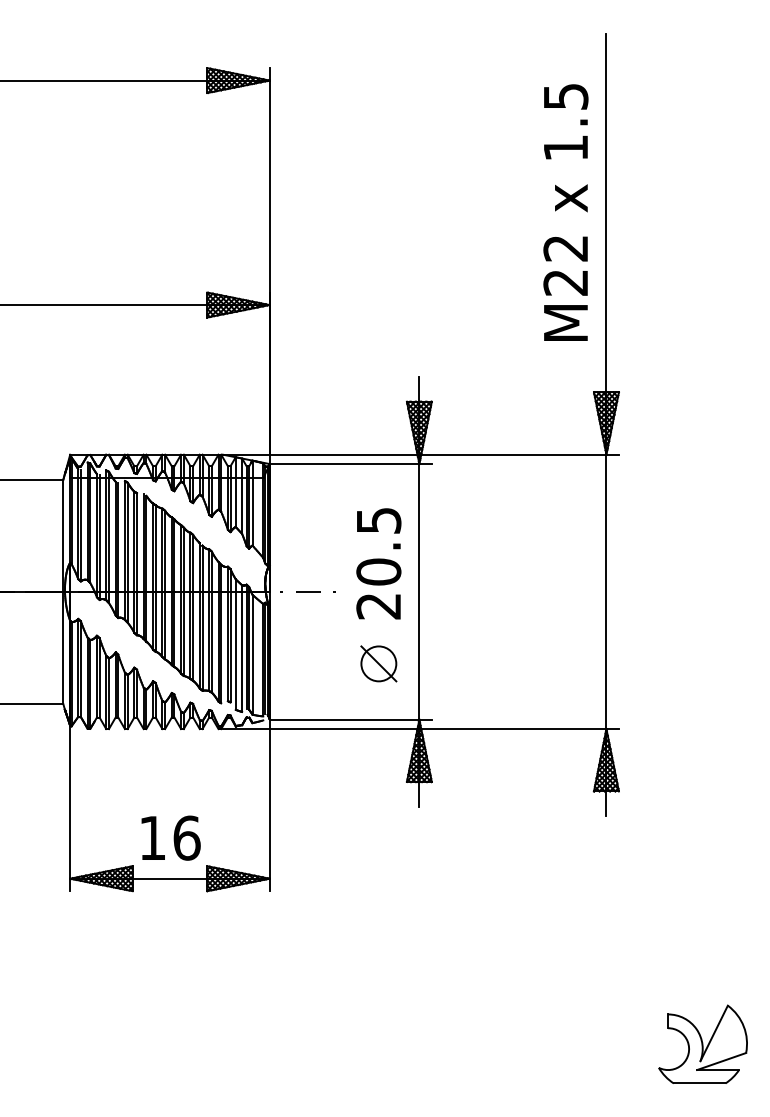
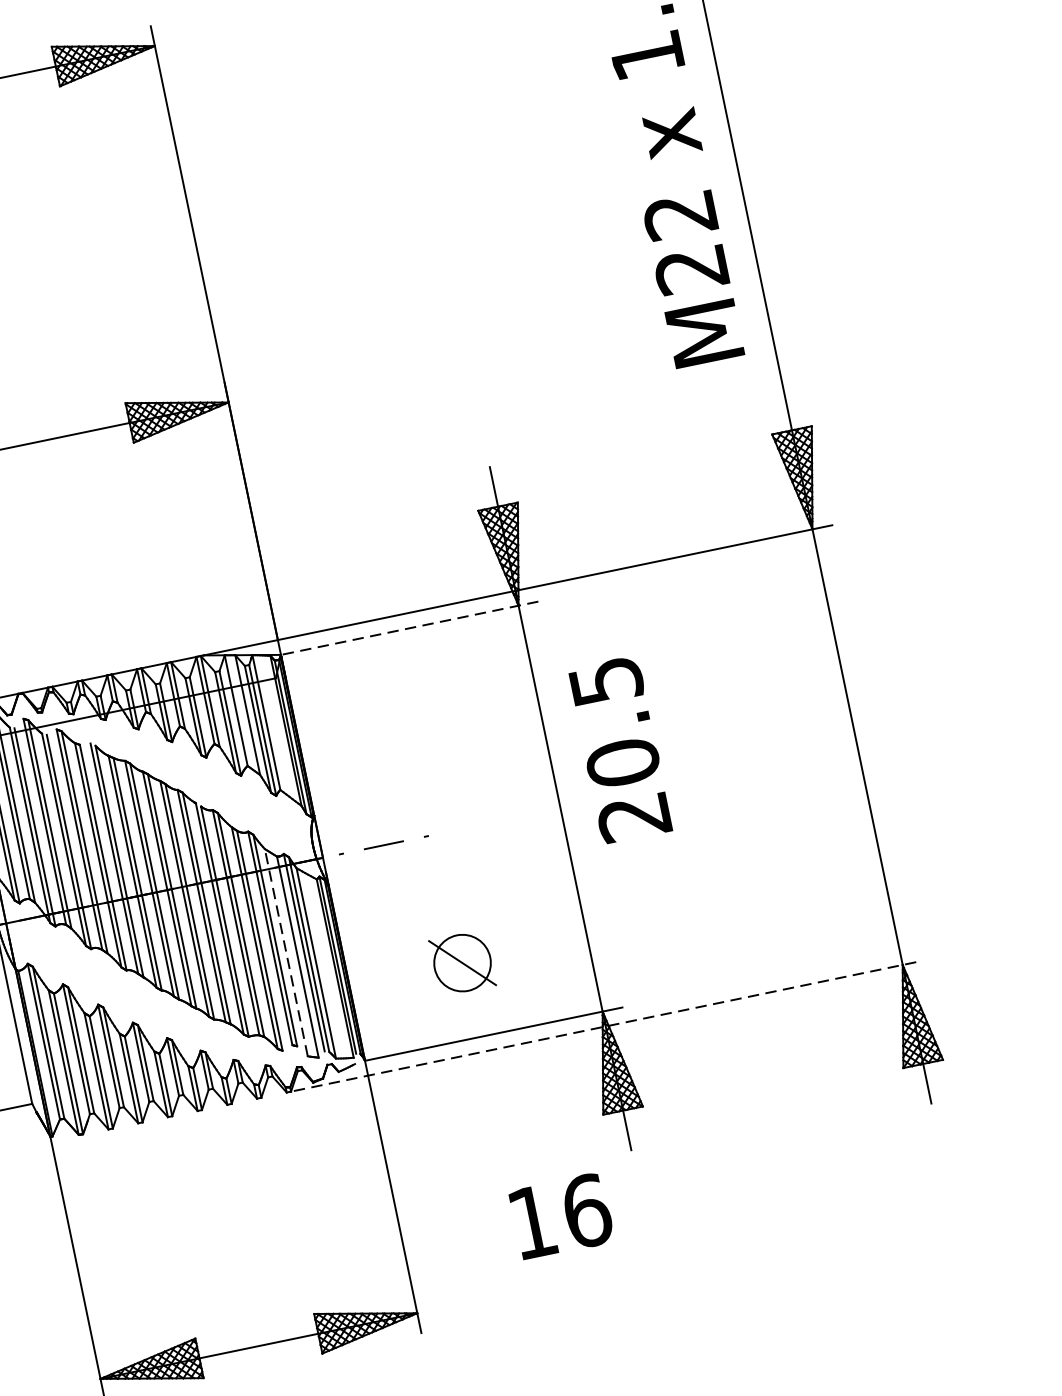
line: (350, 464) -> (409, 629), solid -> dashed
text: (378, 563) -> (619, 749), moved
line: (235, 644) -> (285, 952), solid -> dashed
part: (378, 663) -> (461, 962), moved
line: (420, 729) -> (607, 1026), solid -> dashed
text: (170, 837) -> (560, 1215), moved

